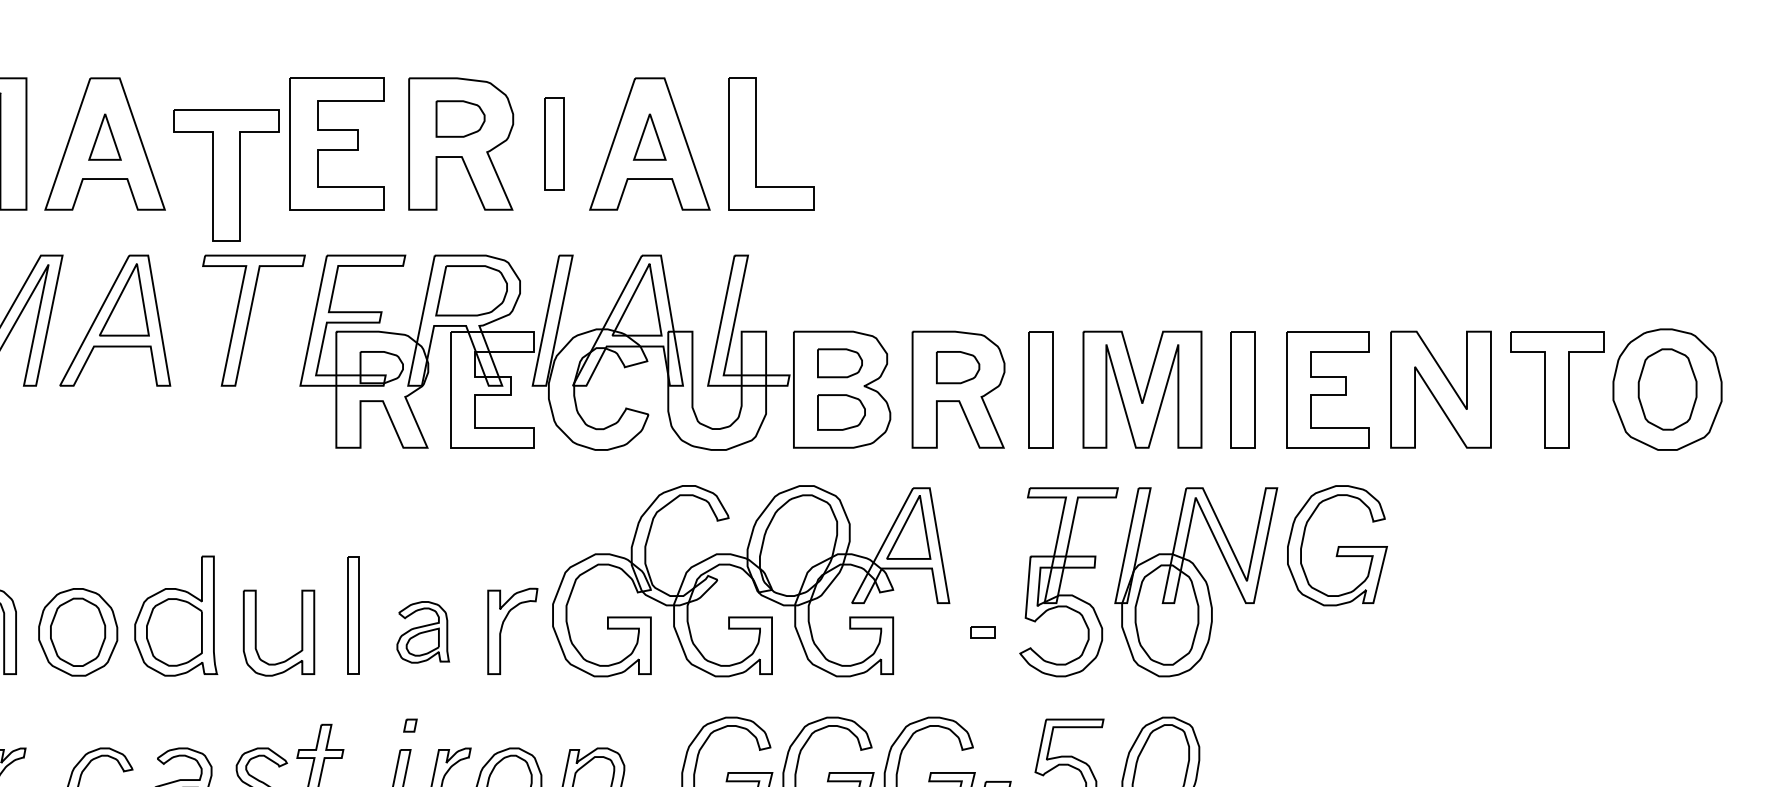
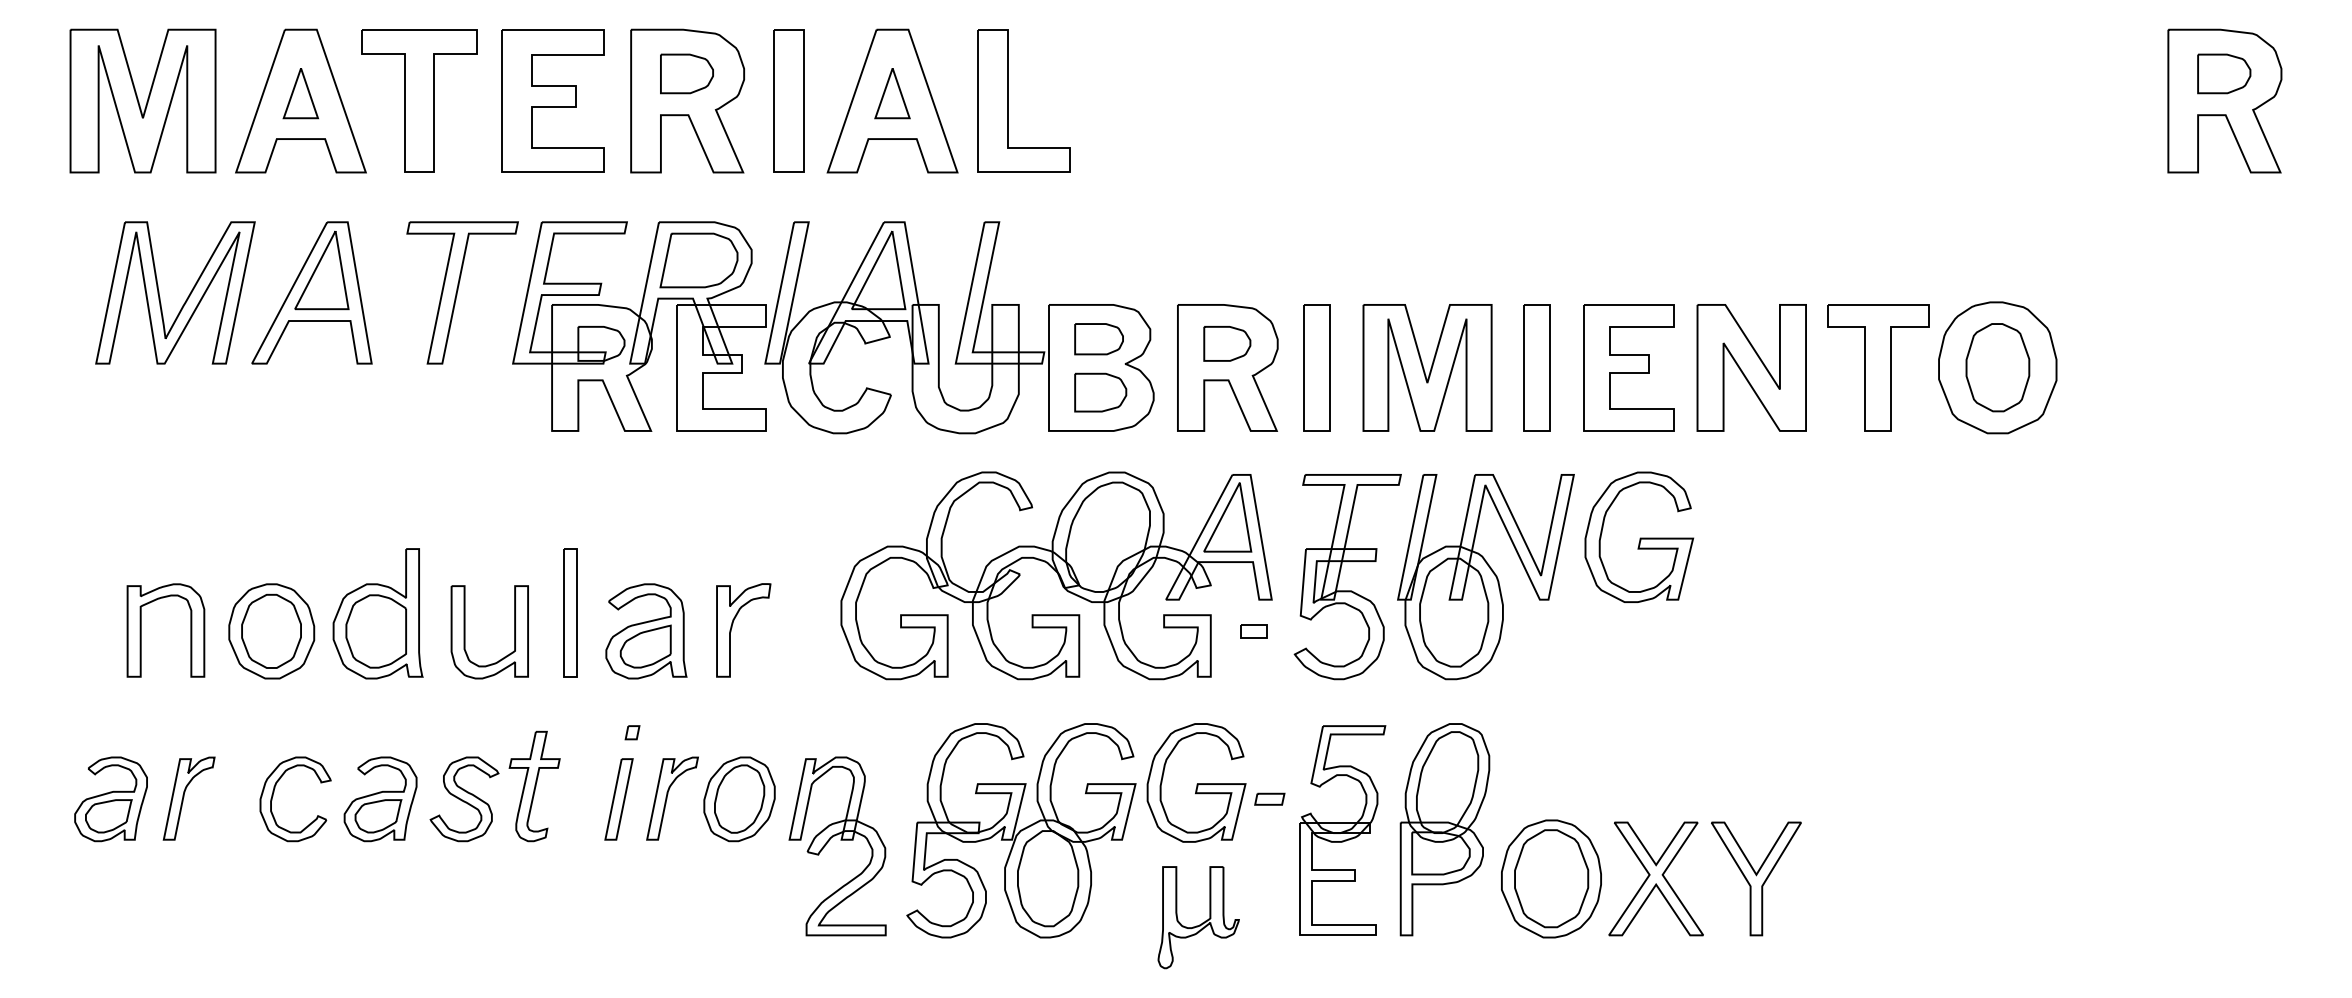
part: (554, 143) -> (788, 100), size x1.43
part: (226, 174) -> (419, 100), moved
part: (751, 580) -> (1056, 575), moved
part: (423, 632) -> (646, 631), size x1.43

